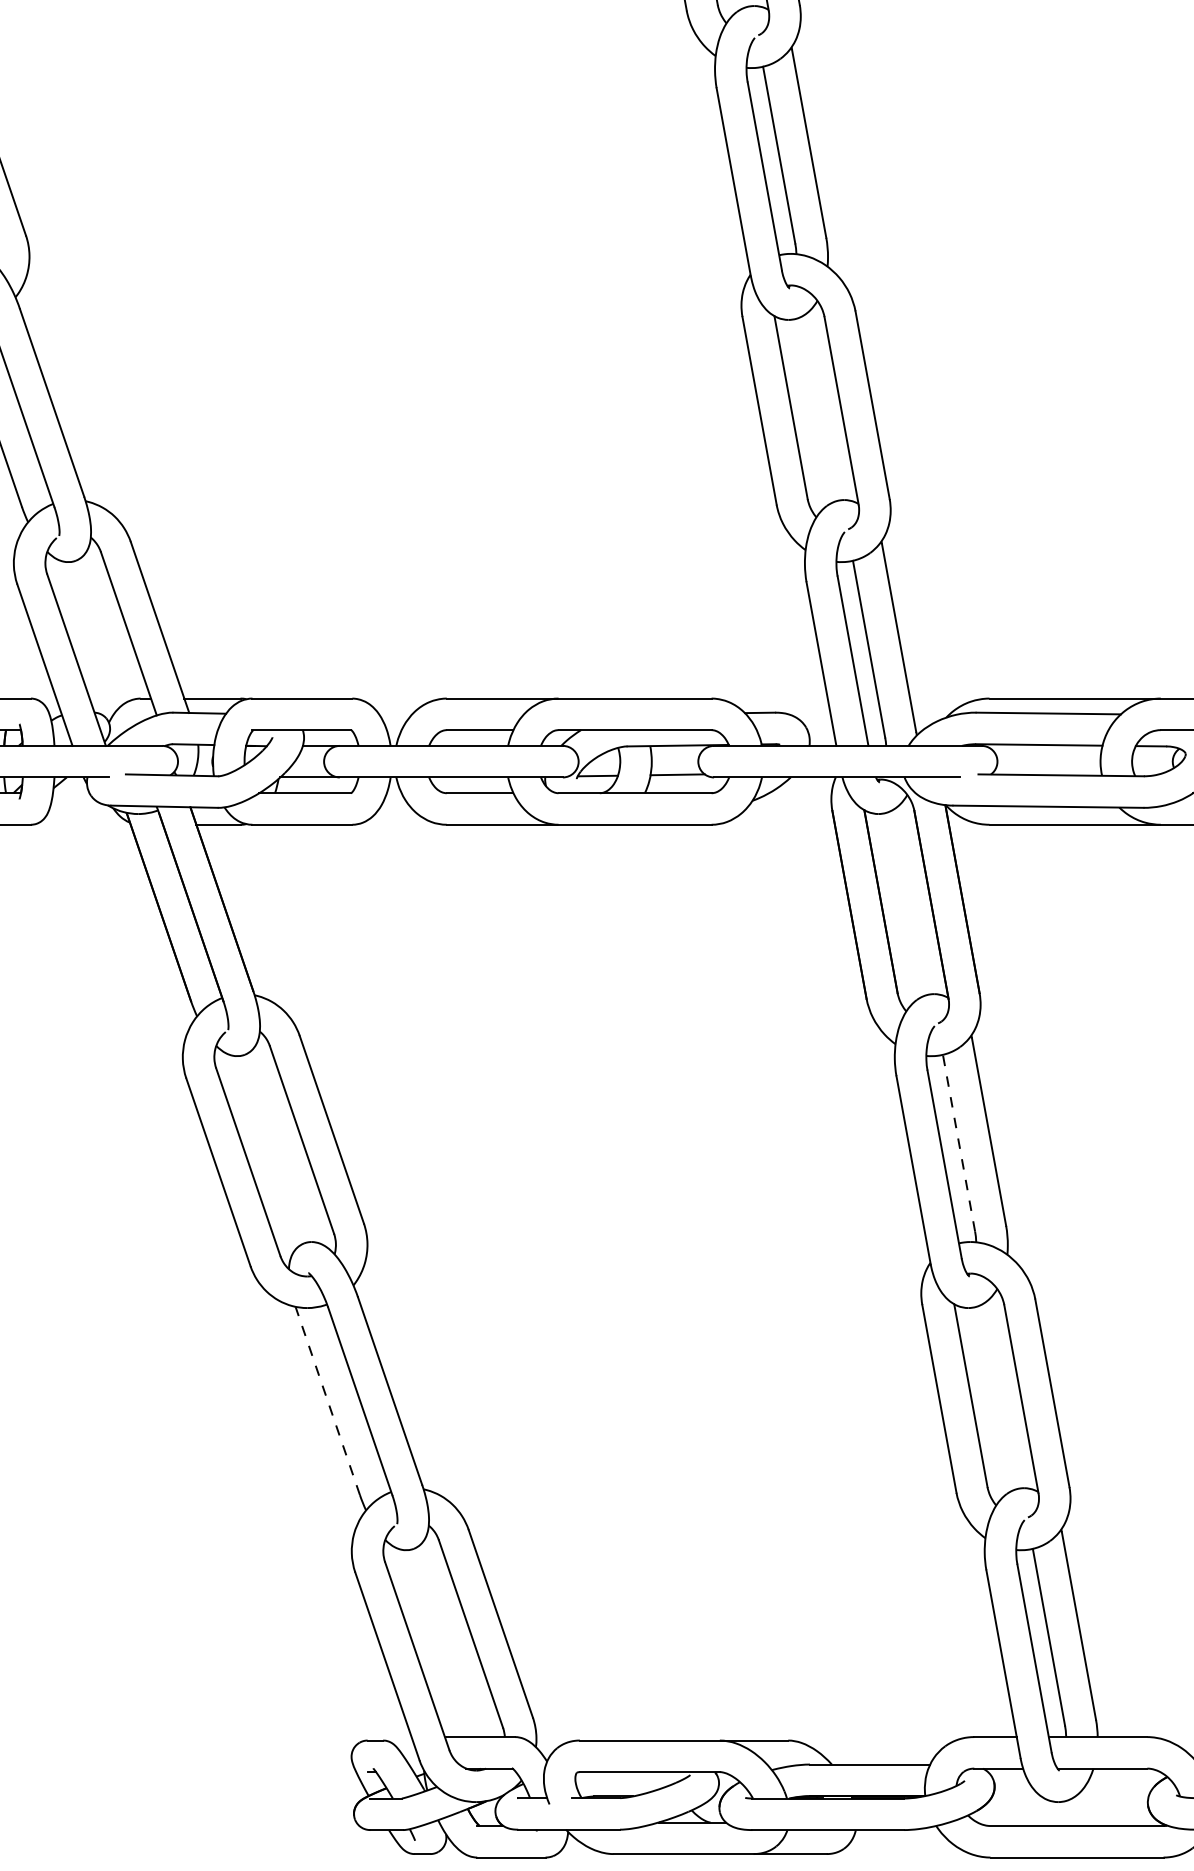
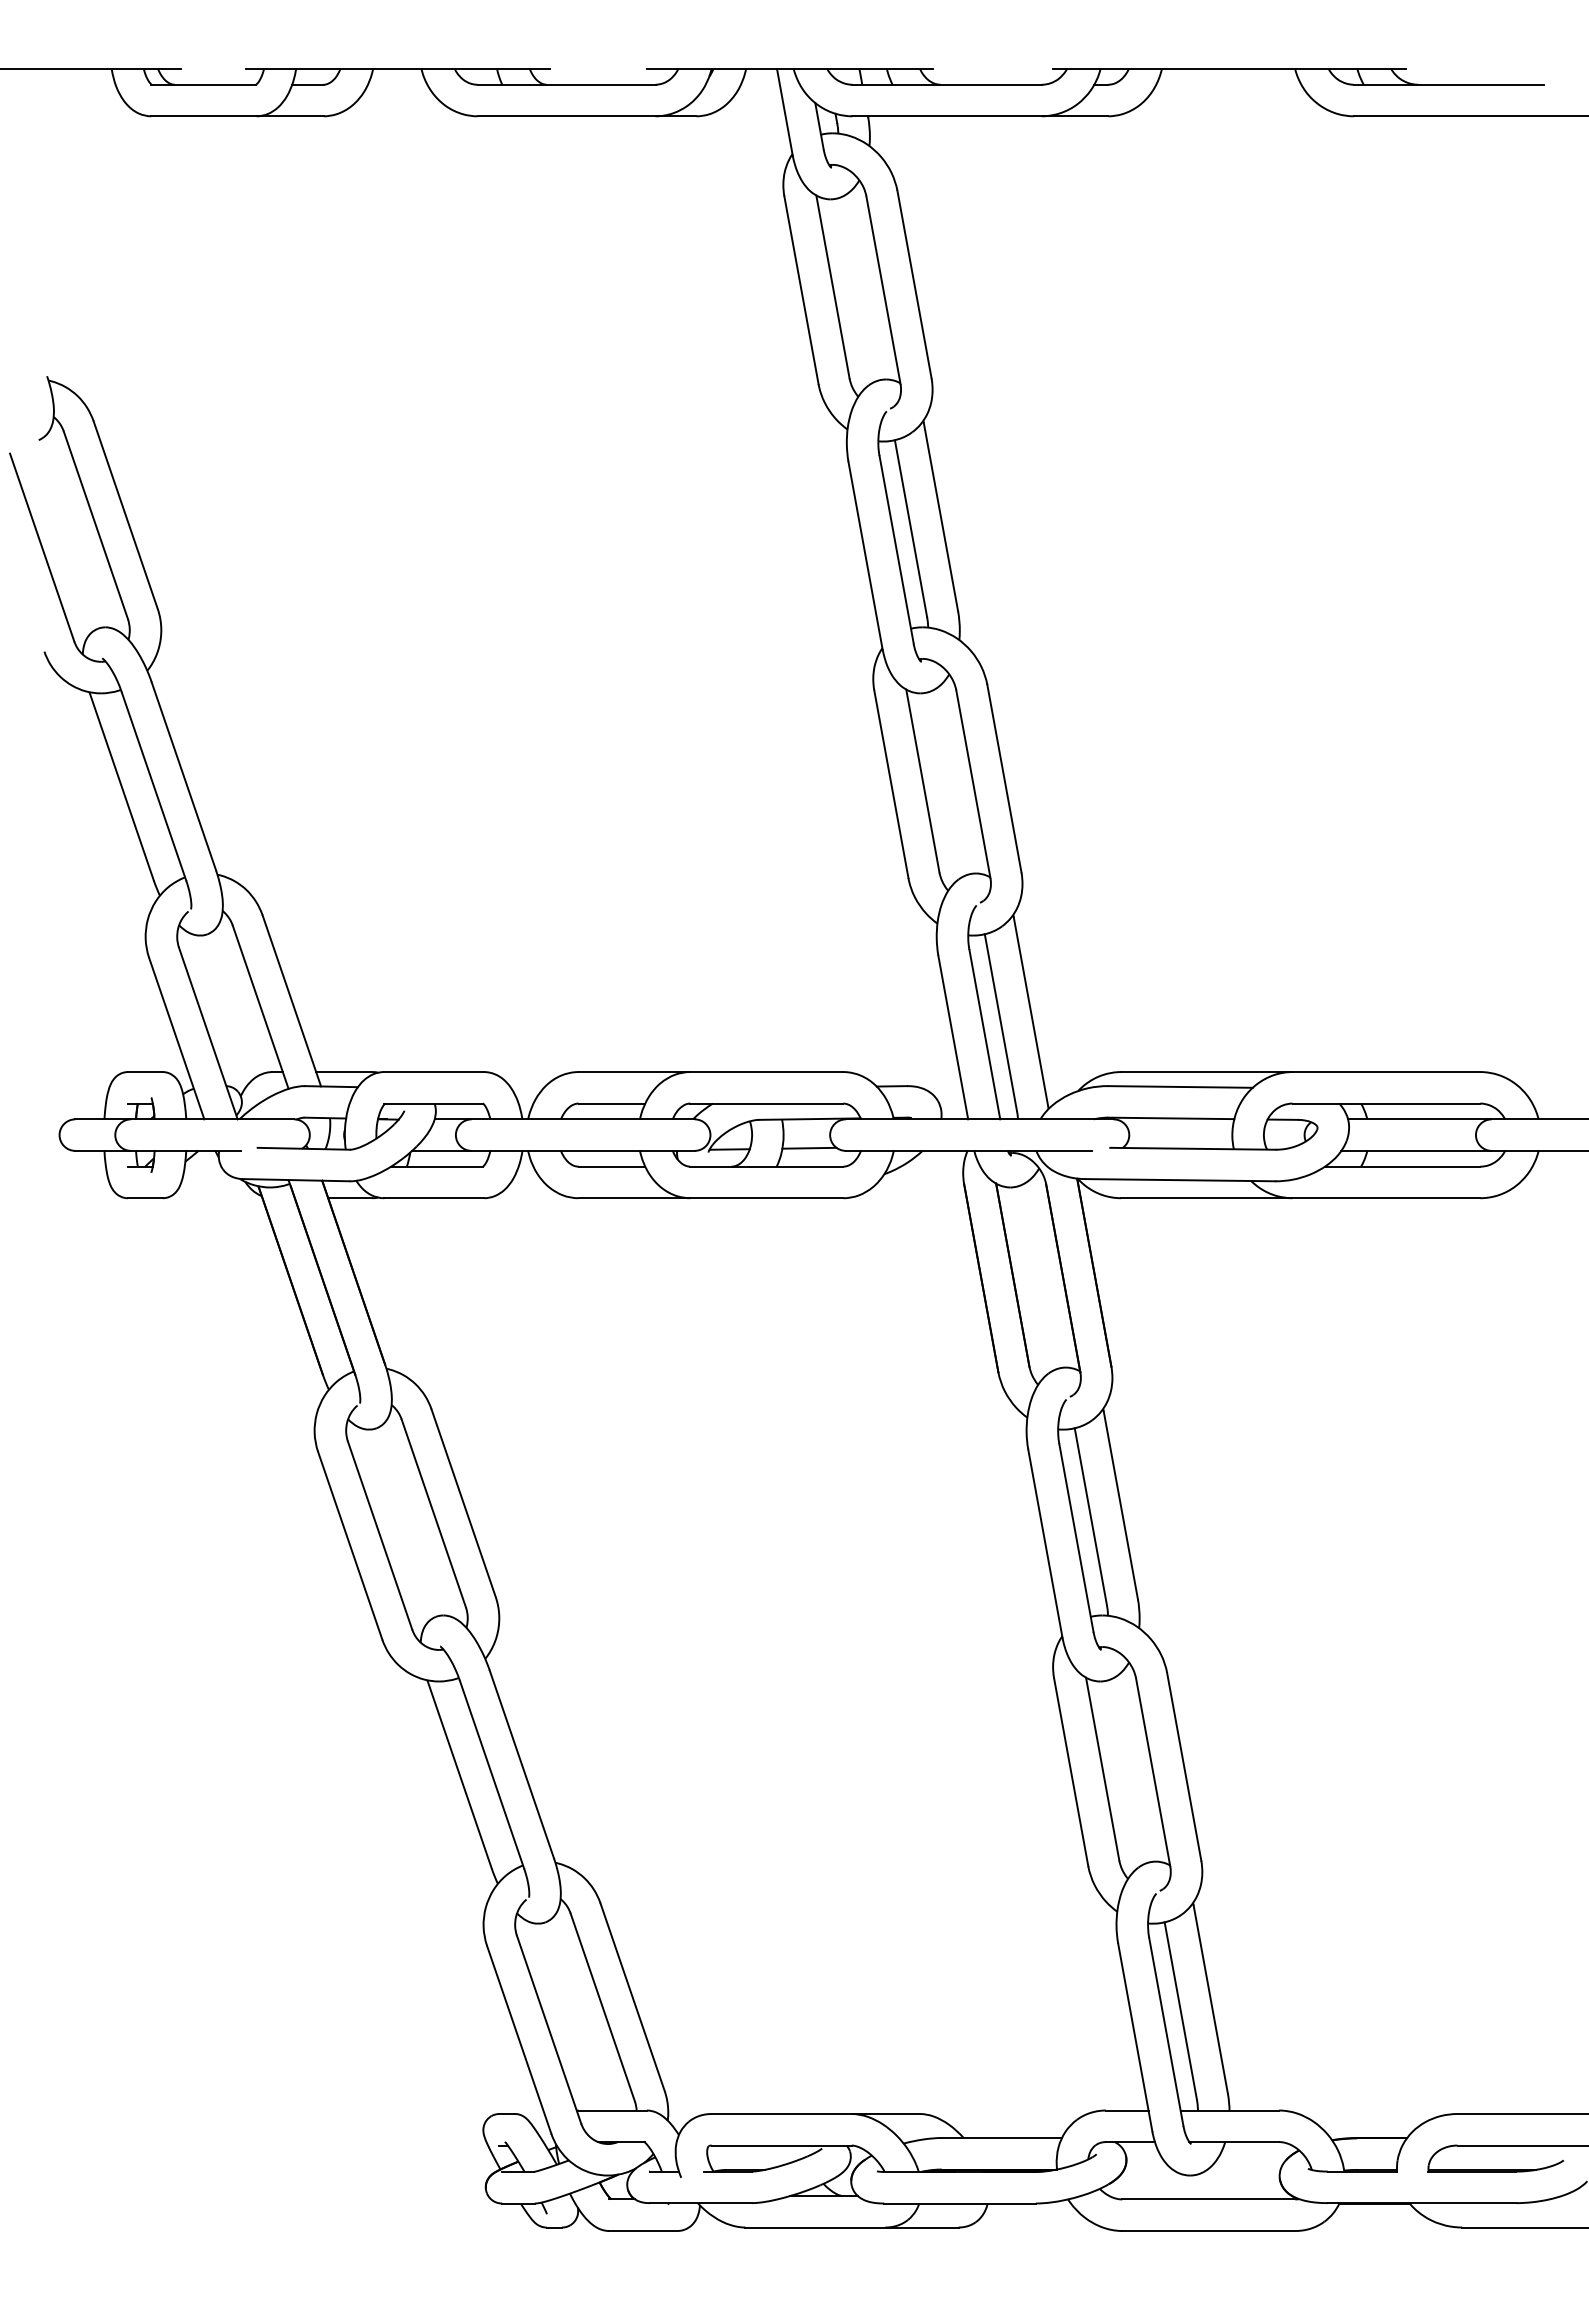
line: (958, 1143) -> (1090, 1516), dashed -> solid
line: (327, 1401) -> (459, 1774), dashed -> solid

